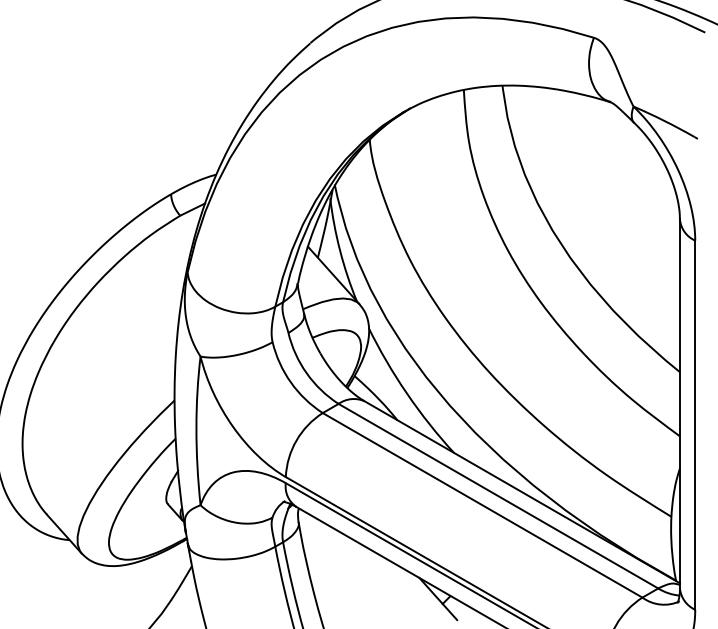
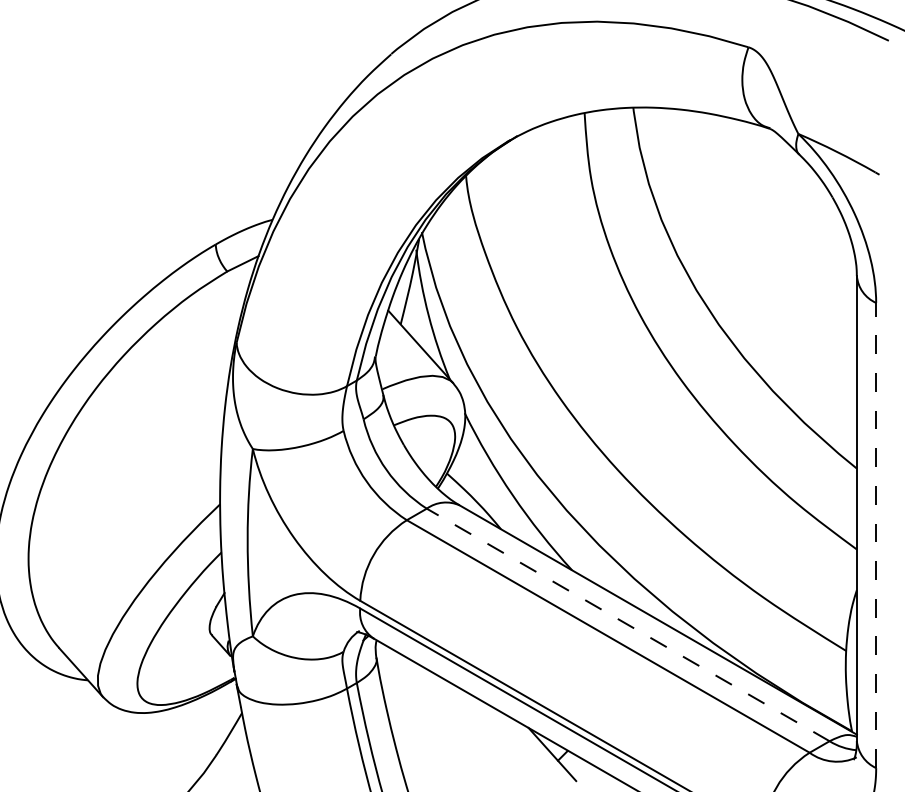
line: (695, 425) -> (876, 535), solid -> dashed
line: (498, 495) -> (628, 624), solid -> dashed

